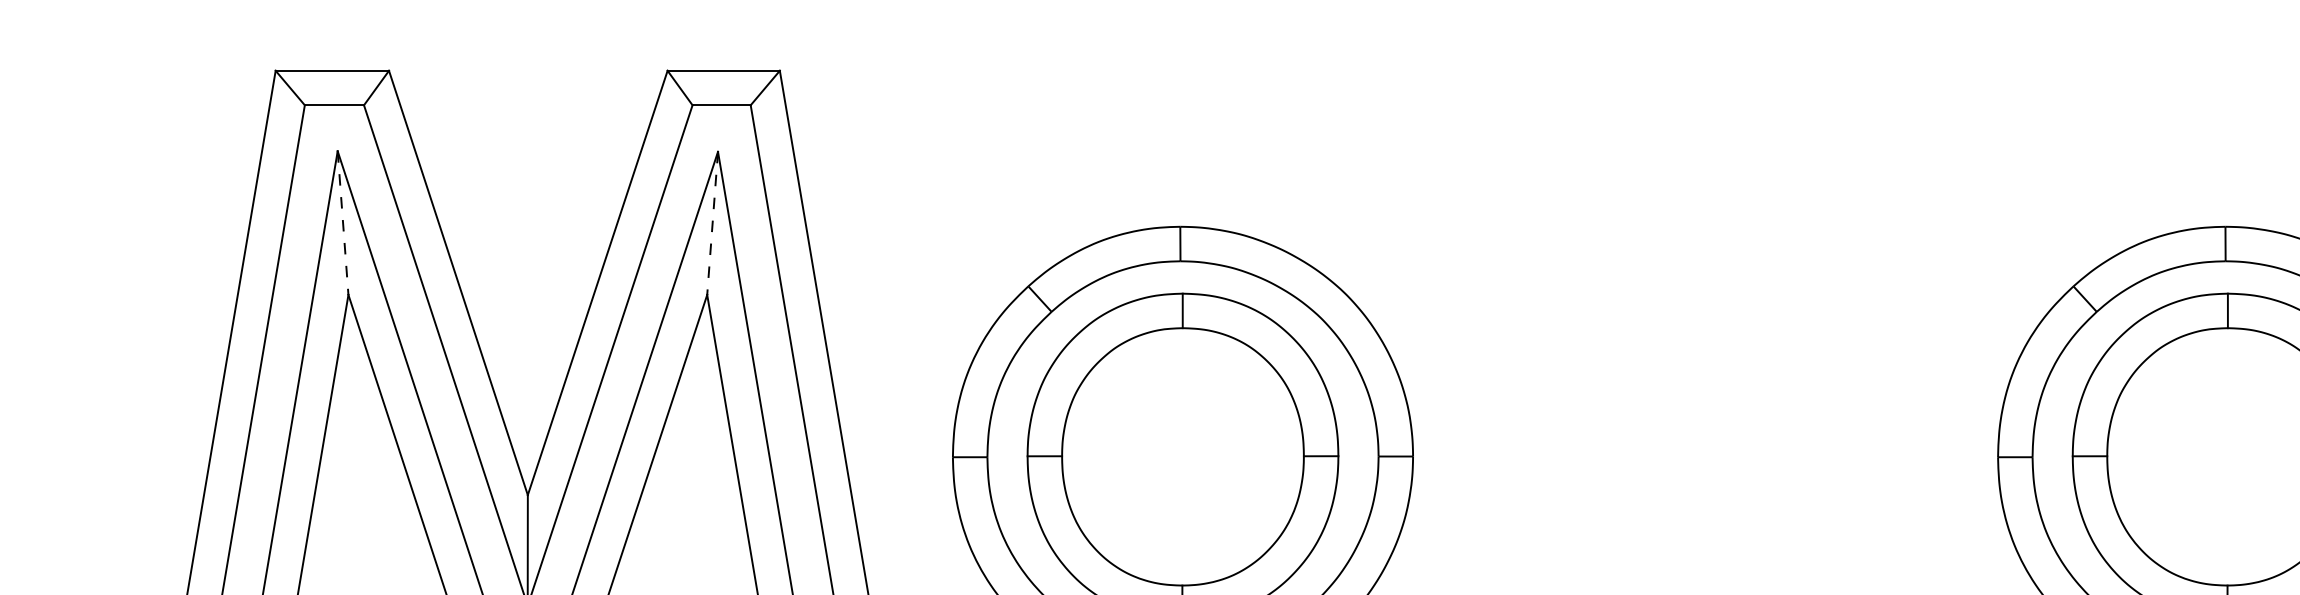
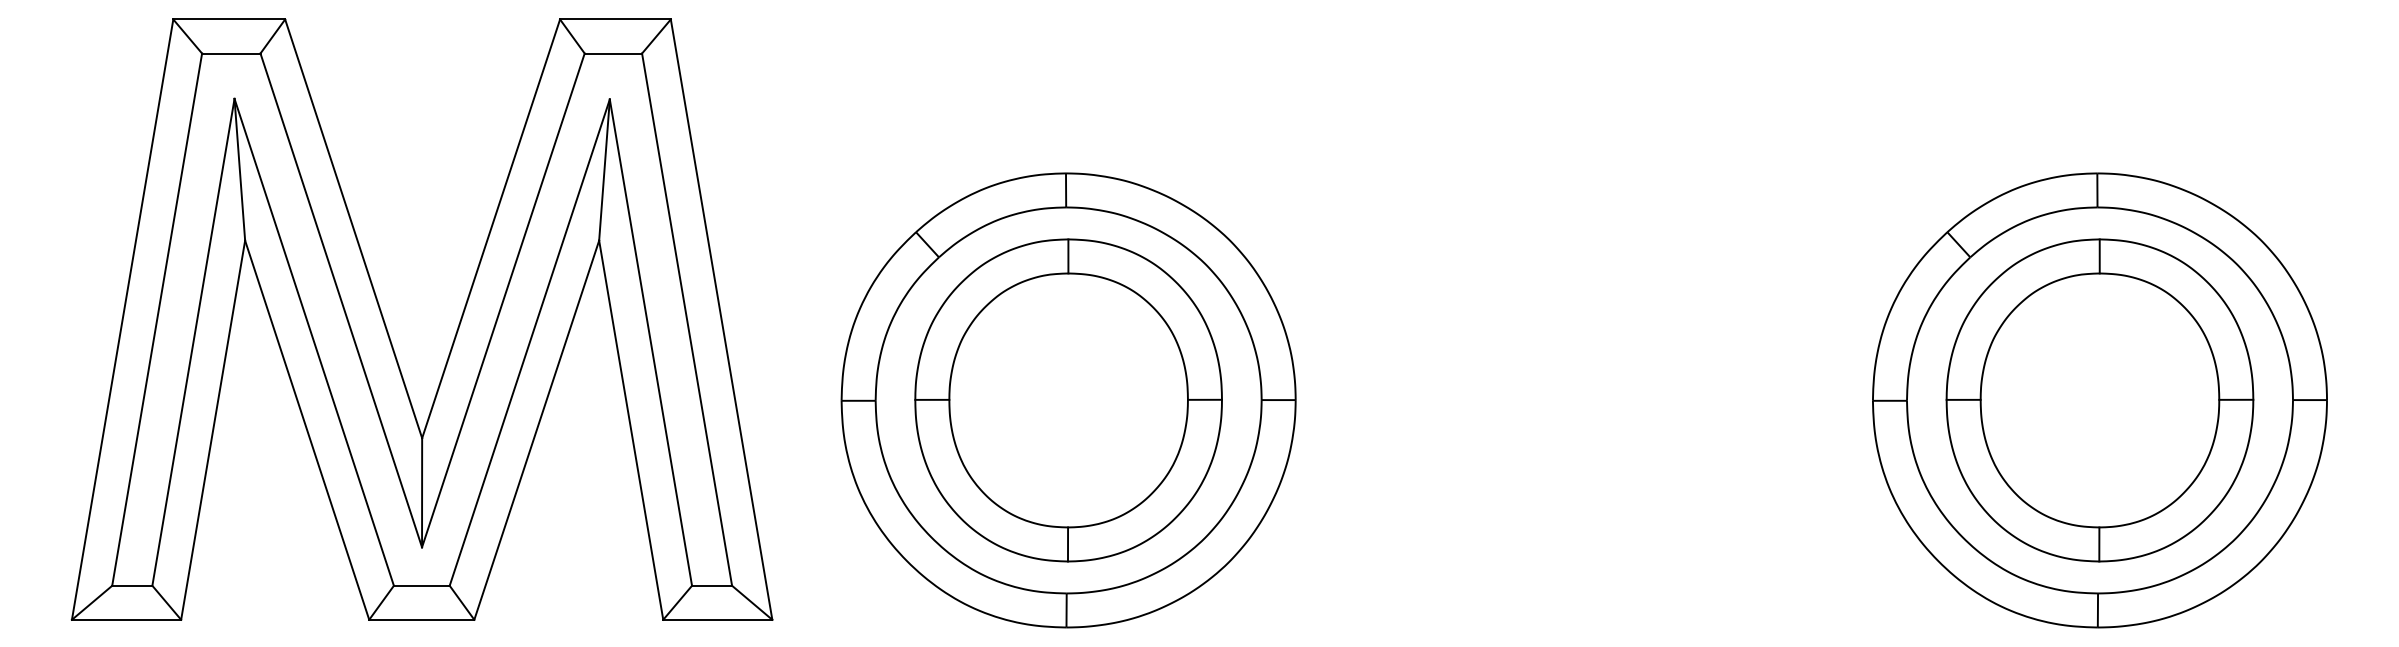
line: (342, 223) -> (239, 170), dashed -> solid
line: (712, 223) -> (604, 170), dashed -> solid

